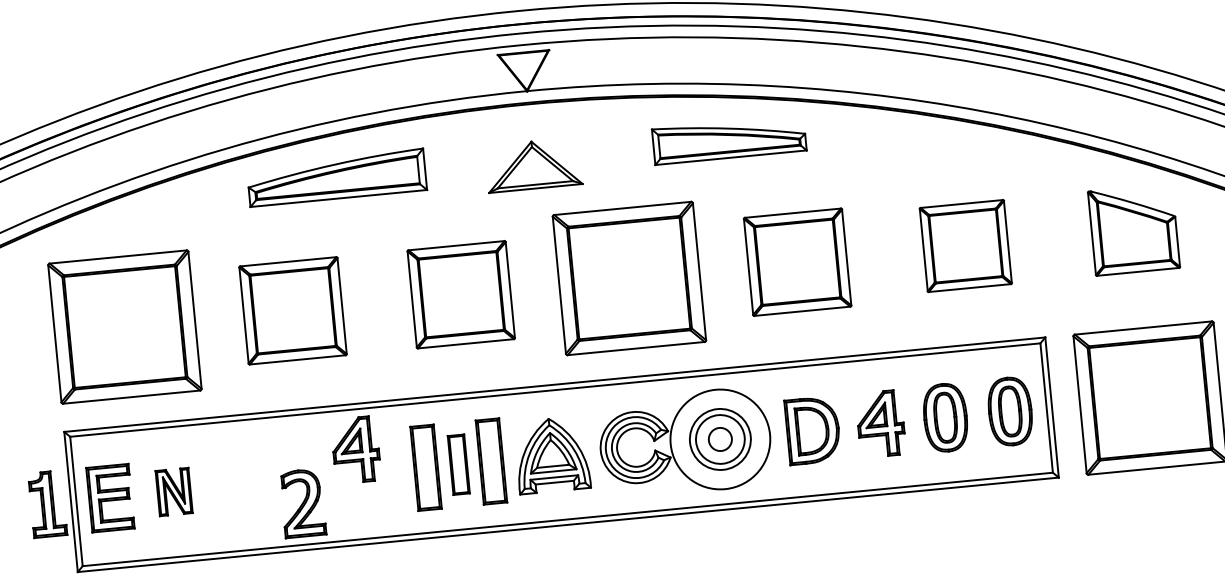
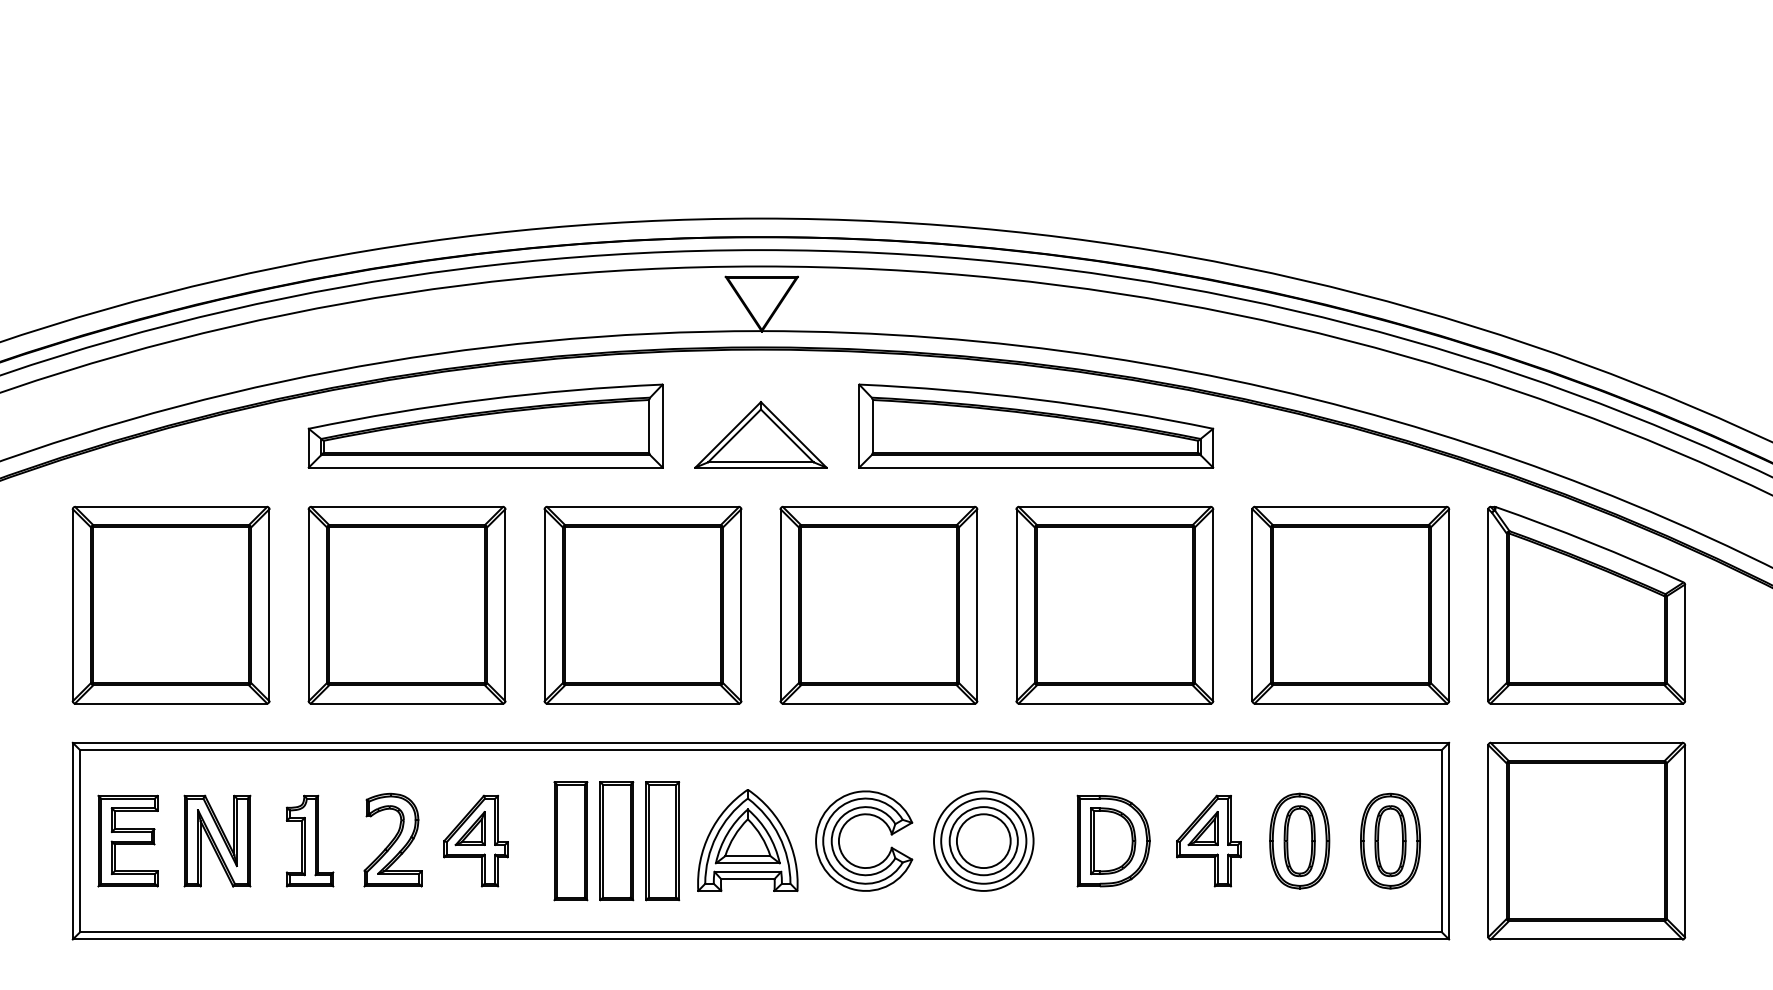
part: (729, 139) -> (1036, 425), size x1.67
part: (336, 177) -> (485, 425), size x1.43
part: (1133, 229) -> (1586, 604), size x1.67
part: (965, 245) -> (1350, 604), size x1.67
part: (797, 261) -> (1114, 604), size x1.43
part: (460, 294) -> (642, 605), size x1.43
part: (292, 310) -> (406, 604), size x1.43
circle: (720, 439) -> (983, 840), size x0.71
circle: (720, 439) -> (983, 841), size x1.67
part: (355, 449) -> (475, 840), moved
part: (458, 464) -> (616, 841), size x1.43
part: (174, 491) -> (217, 840), size x1.43
part: (302, 502) -> (392, 839), moved
part: (47, 503) -> (310, 840), moved

